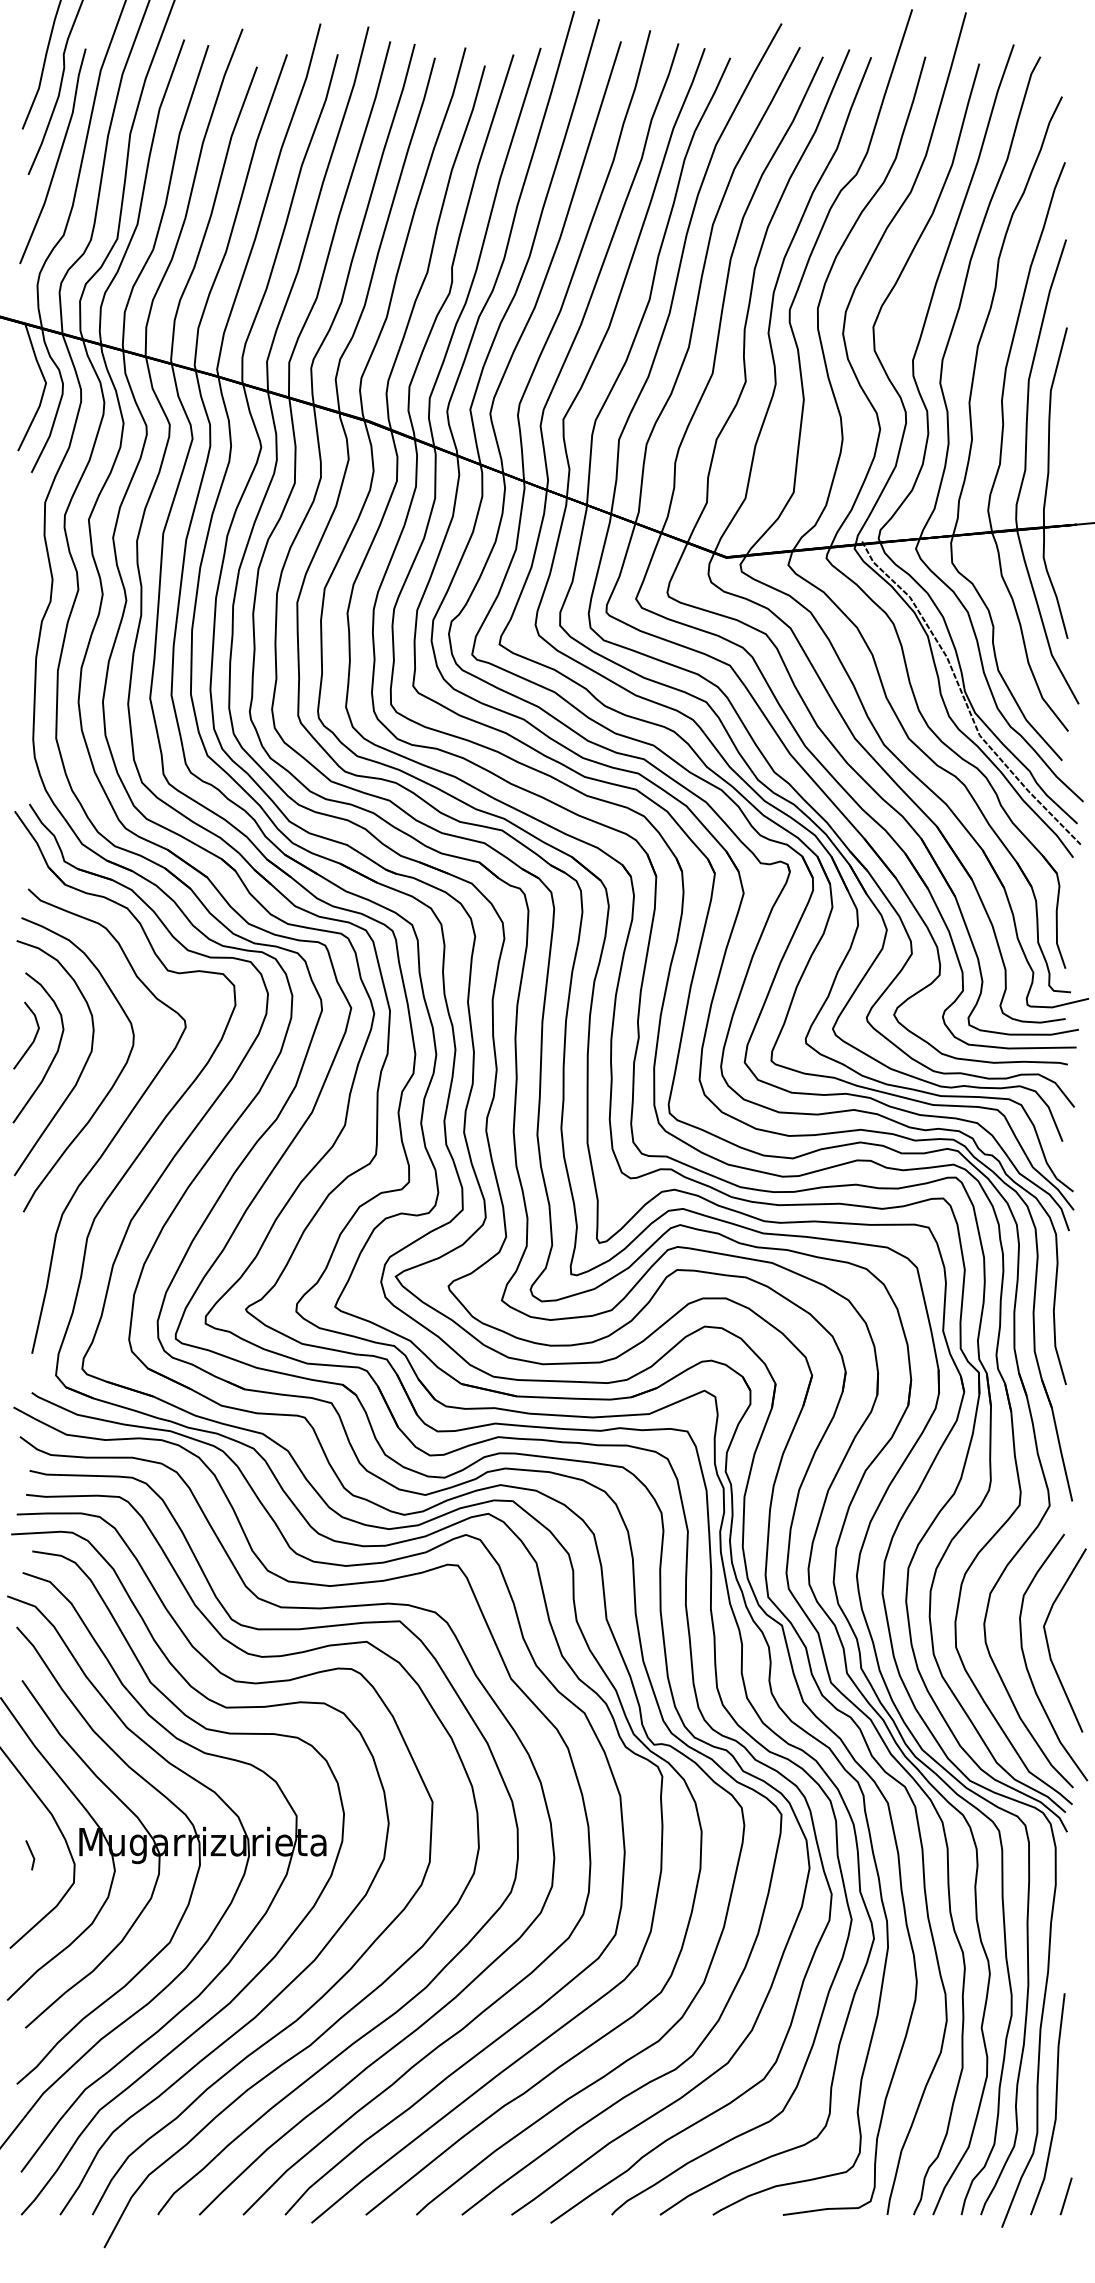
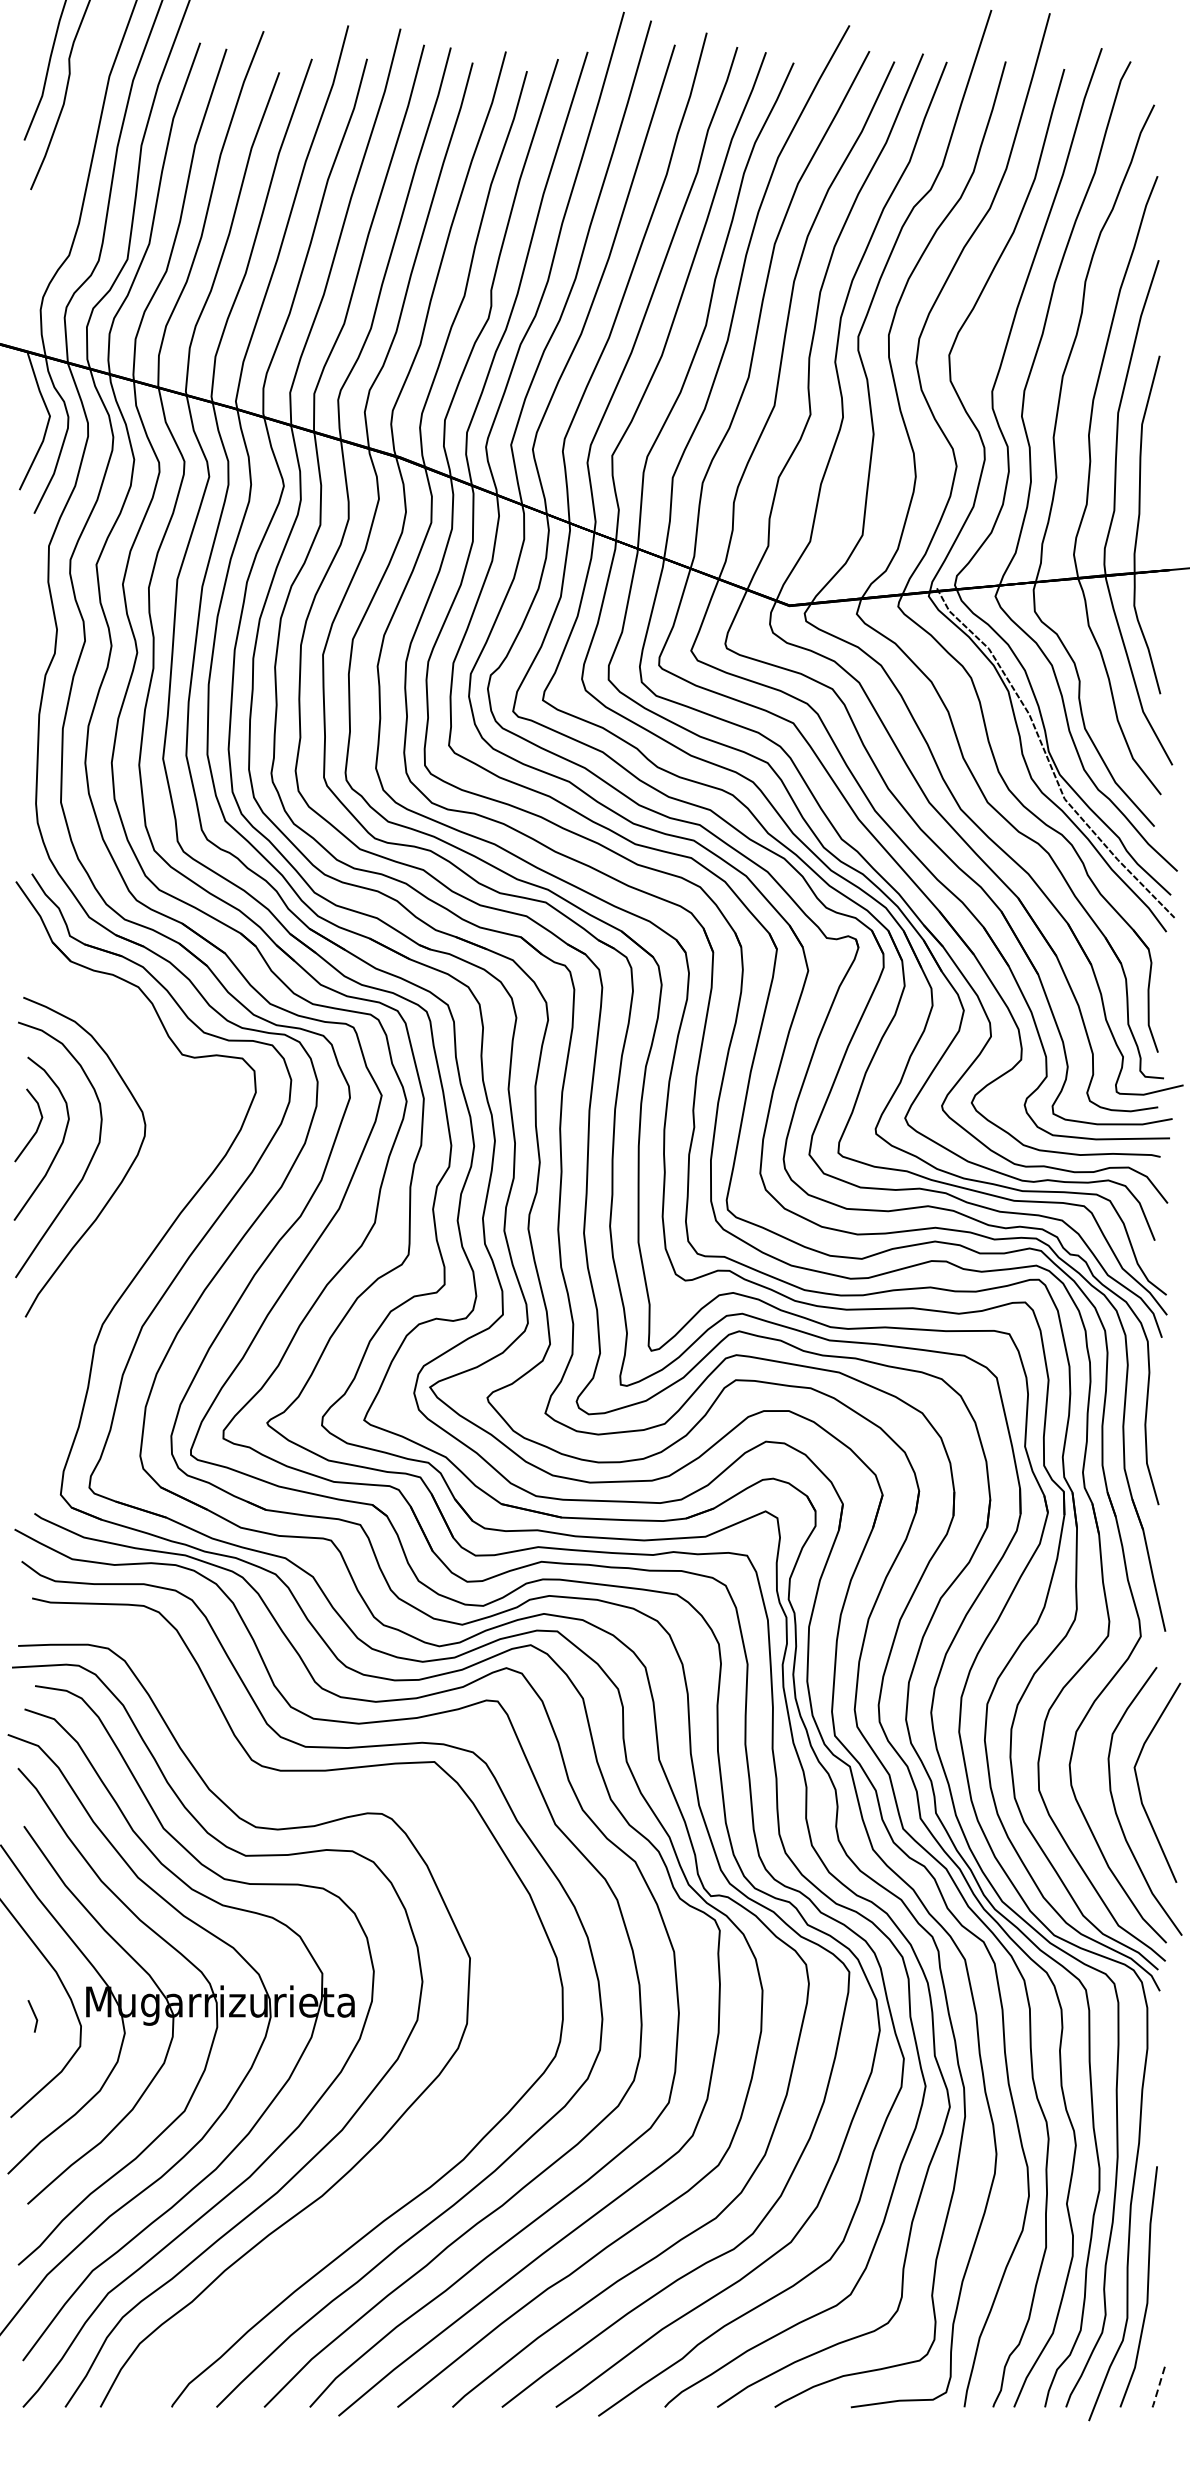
line: (57, 158) -> (62, 172), removed
curve: (119, 1127) -> (129, 1225), removed
curve: (361, 1999) -> (392, 2173), removed
line: (1065, 2197) -> (1158, 2388), solid -> dashed

